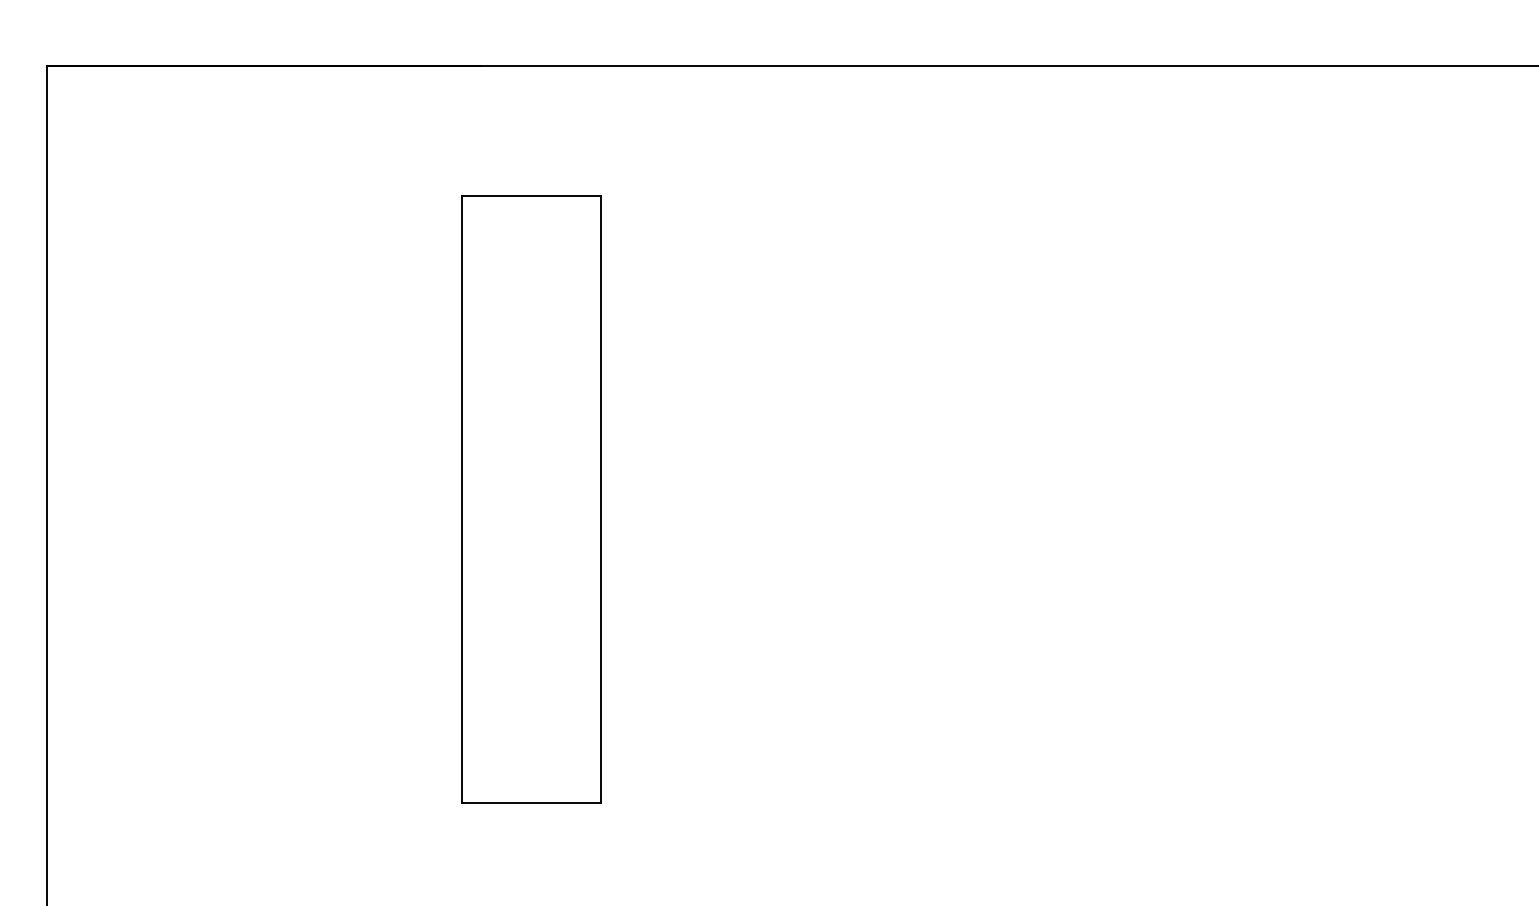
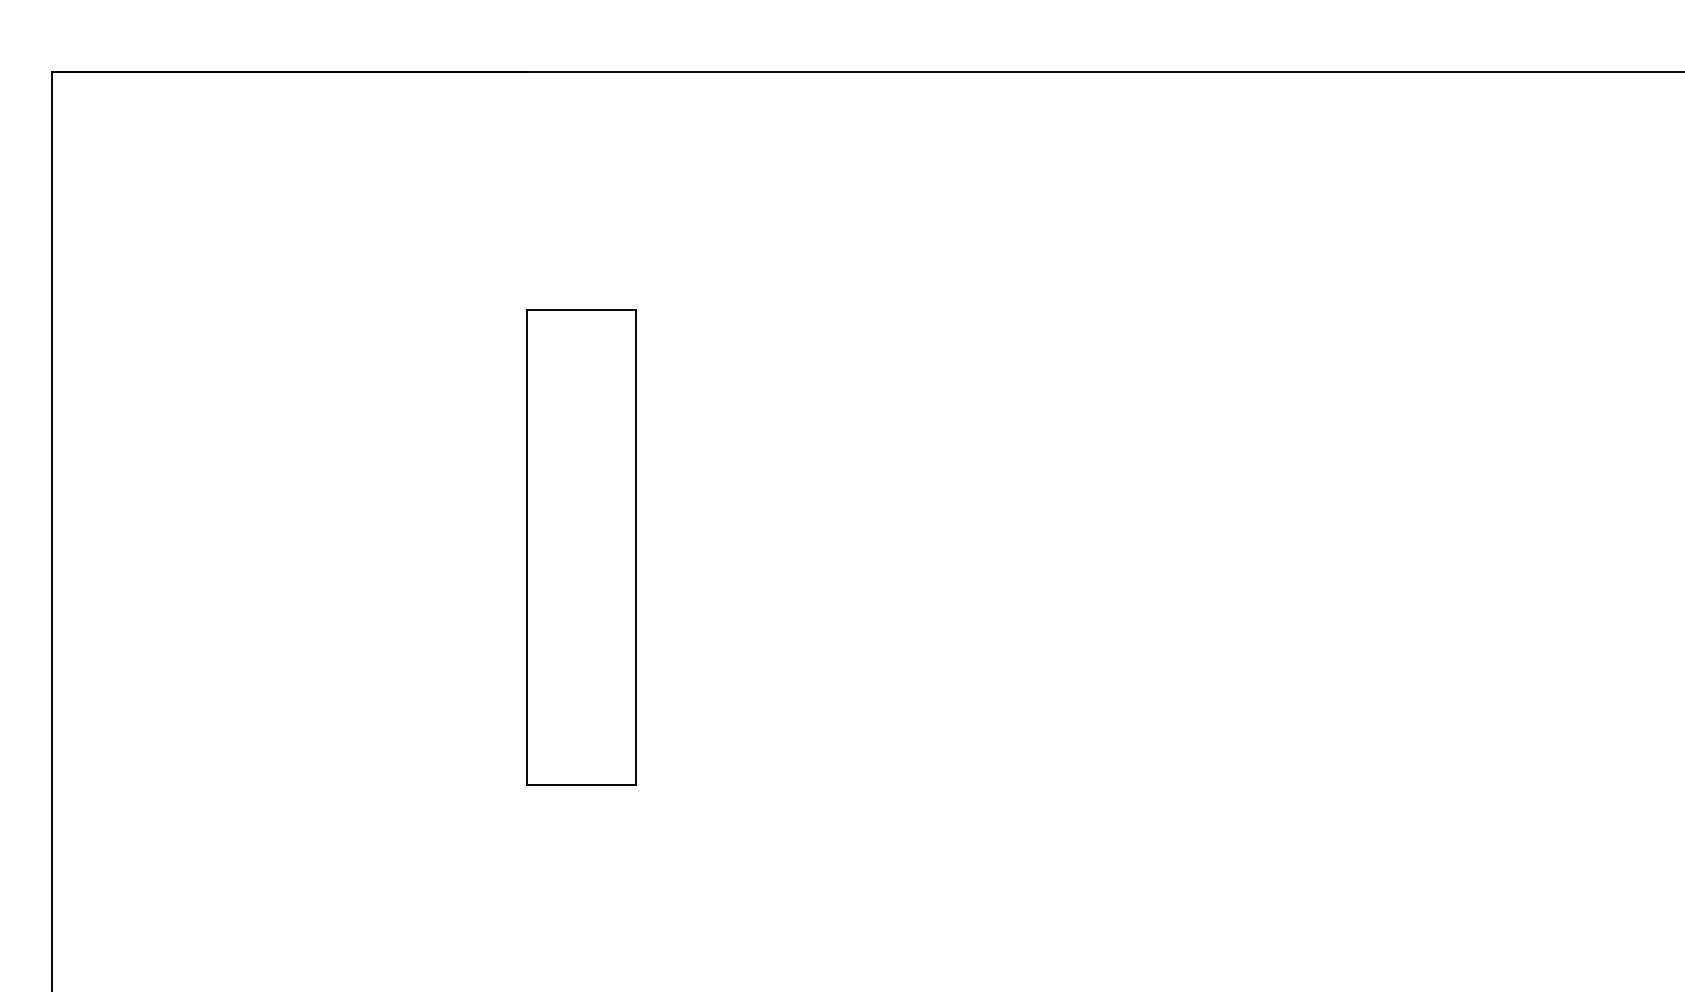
part: (531, 500) -> (581, 547), size x0.71

